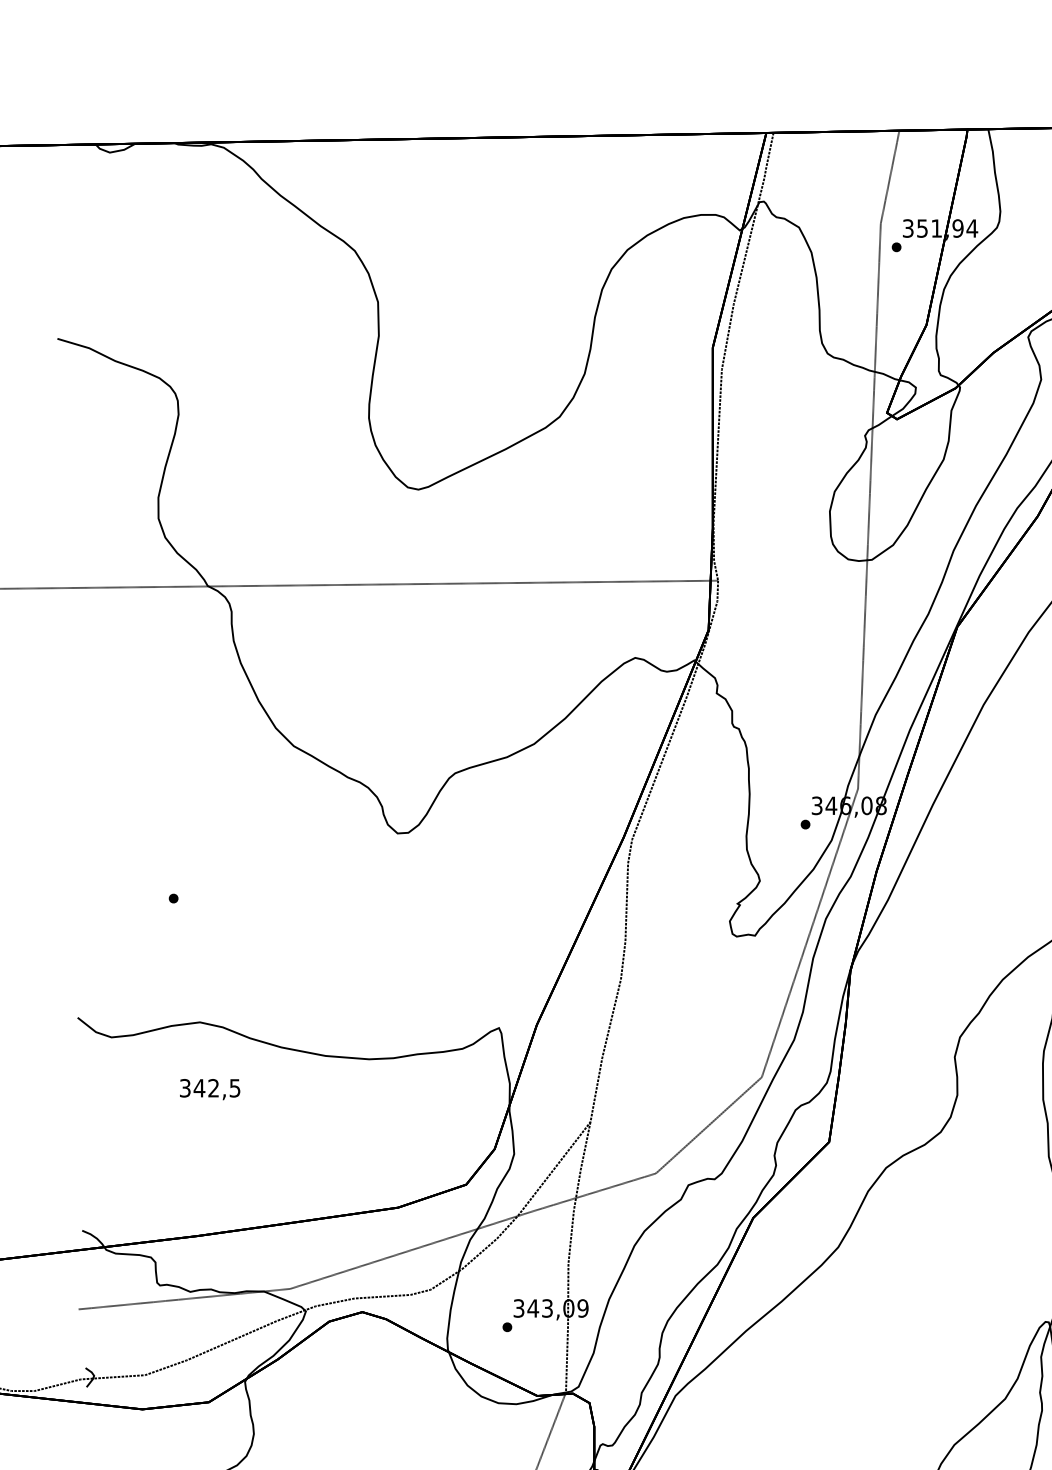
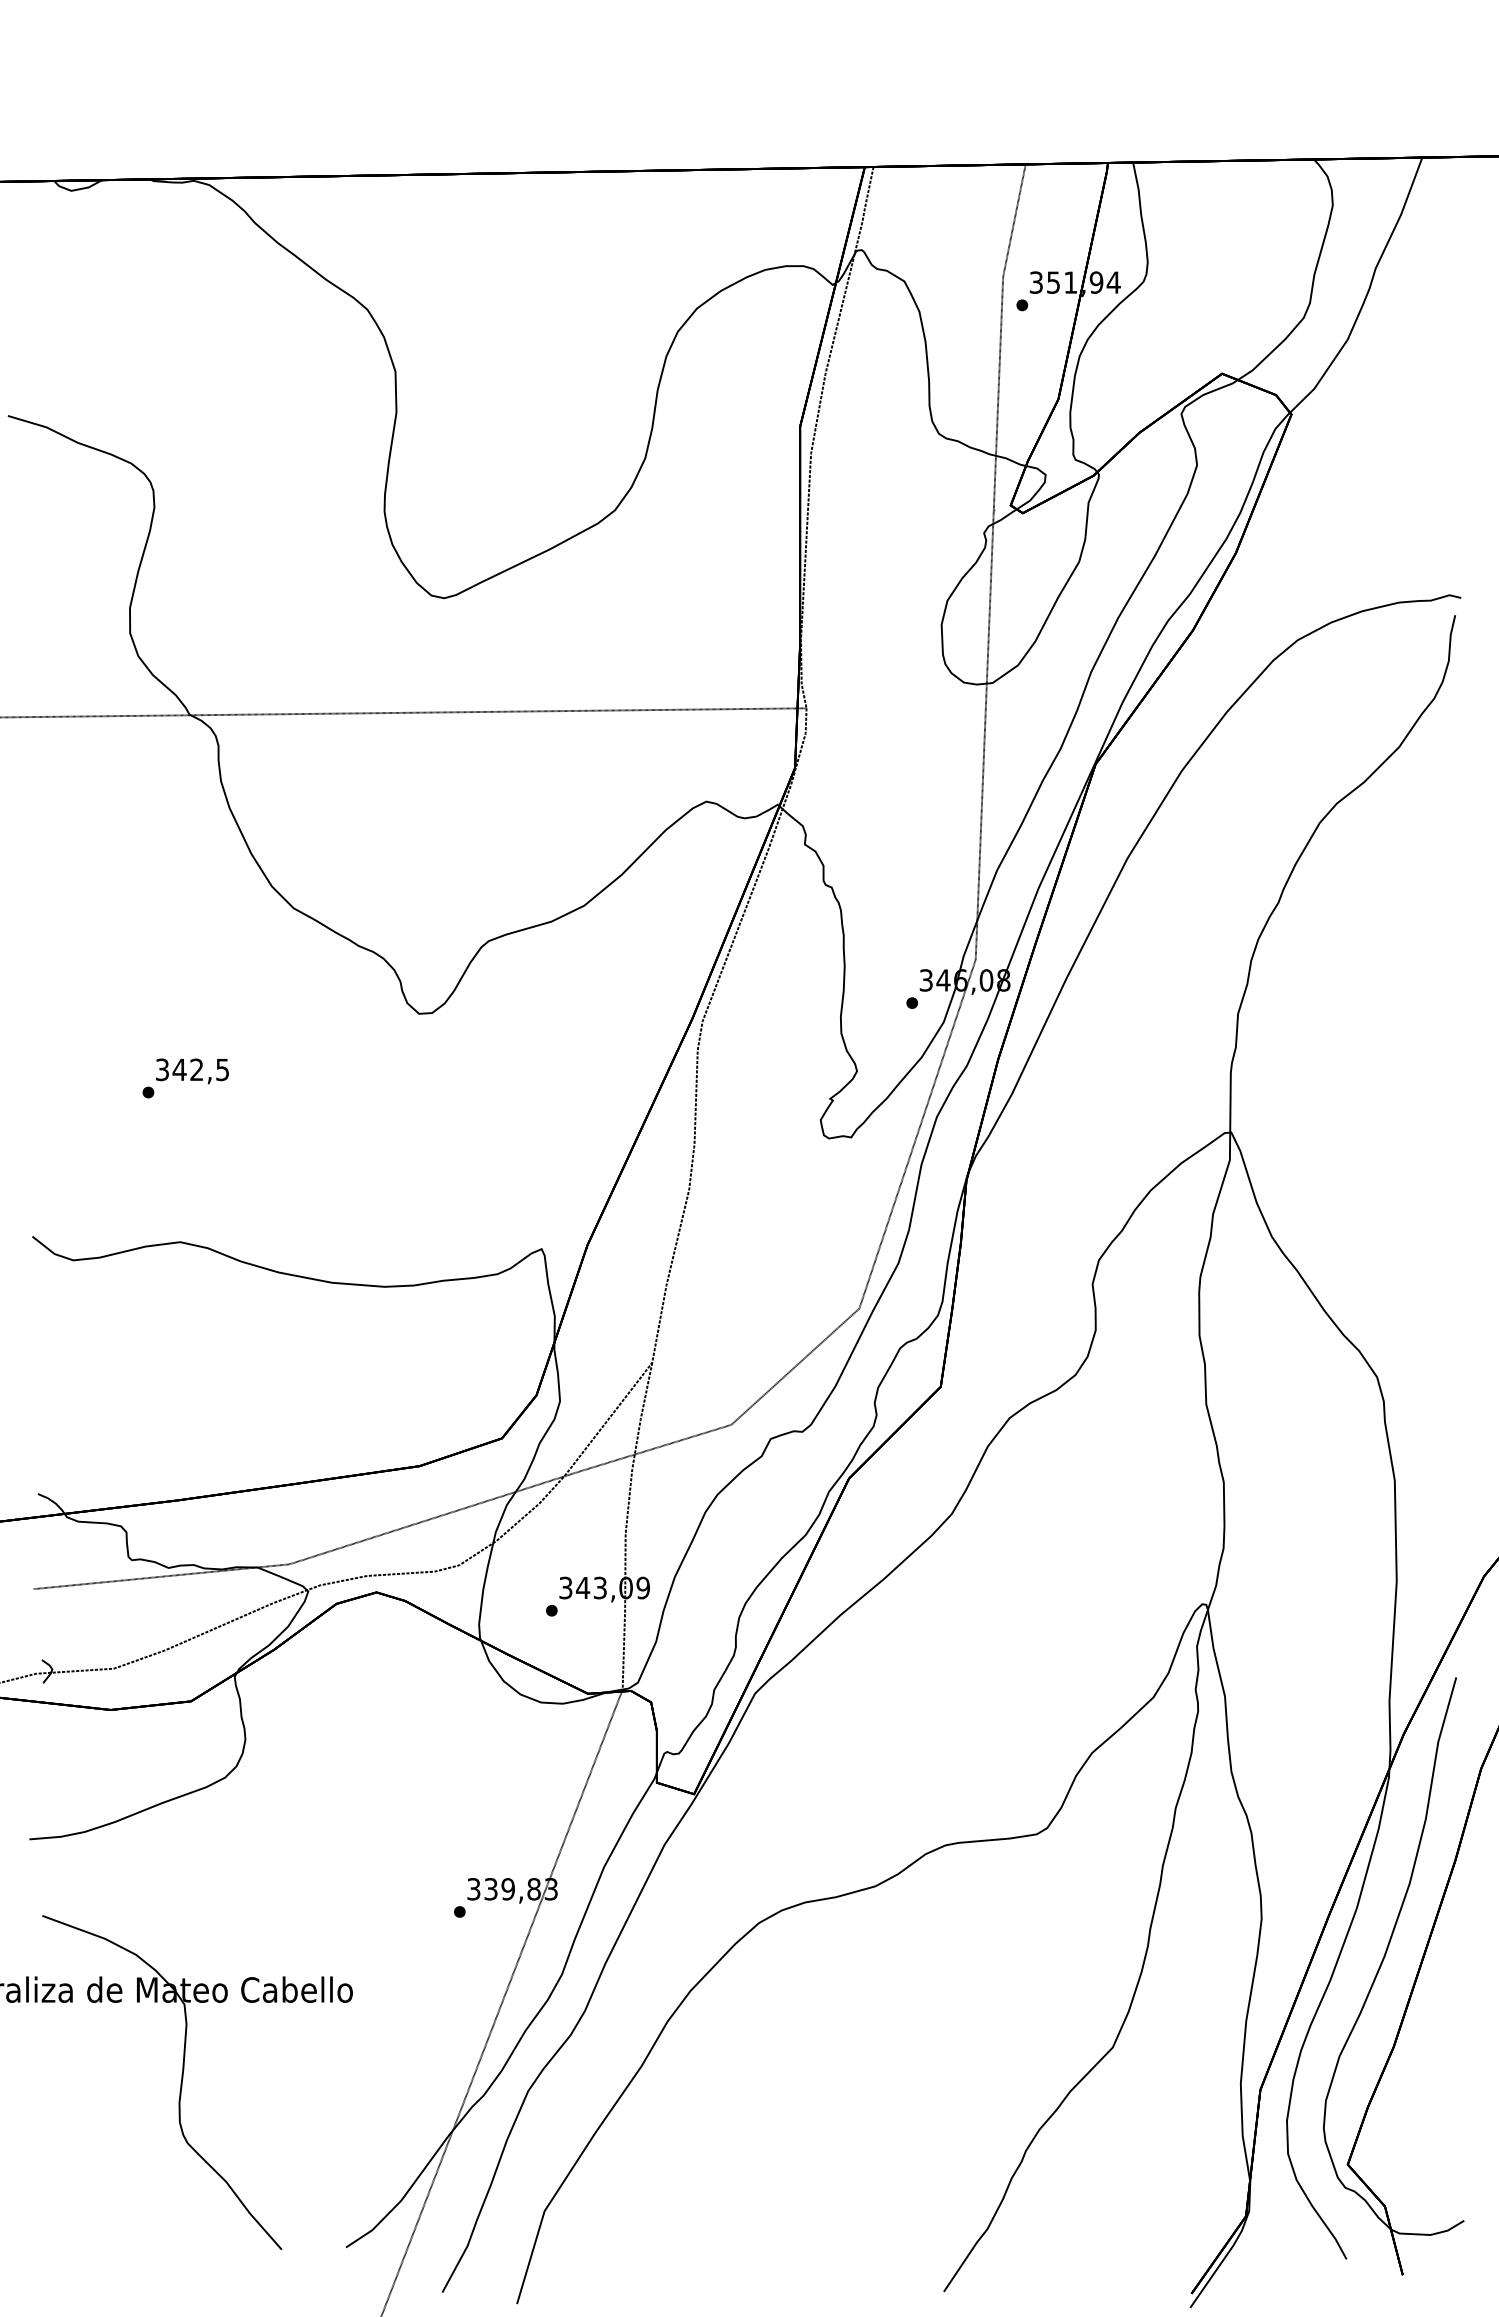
text: (210, 1089) -> (192, 1071), moved

